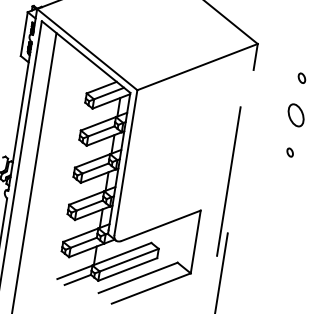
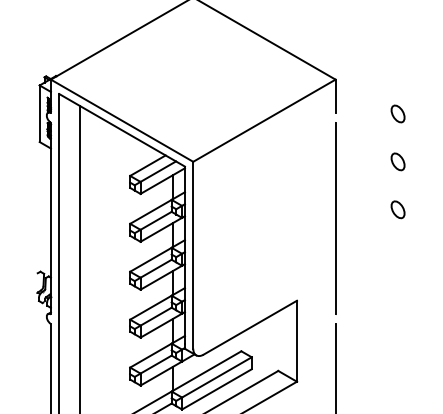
part: (301, 77) -> (397, 113), size x1.43
part: (295, 115) -> (397, 161), size x0.62
part: (289, 152) -> (397, 209), size x1.67
line: (228, 181) -> (335, 218), moved

